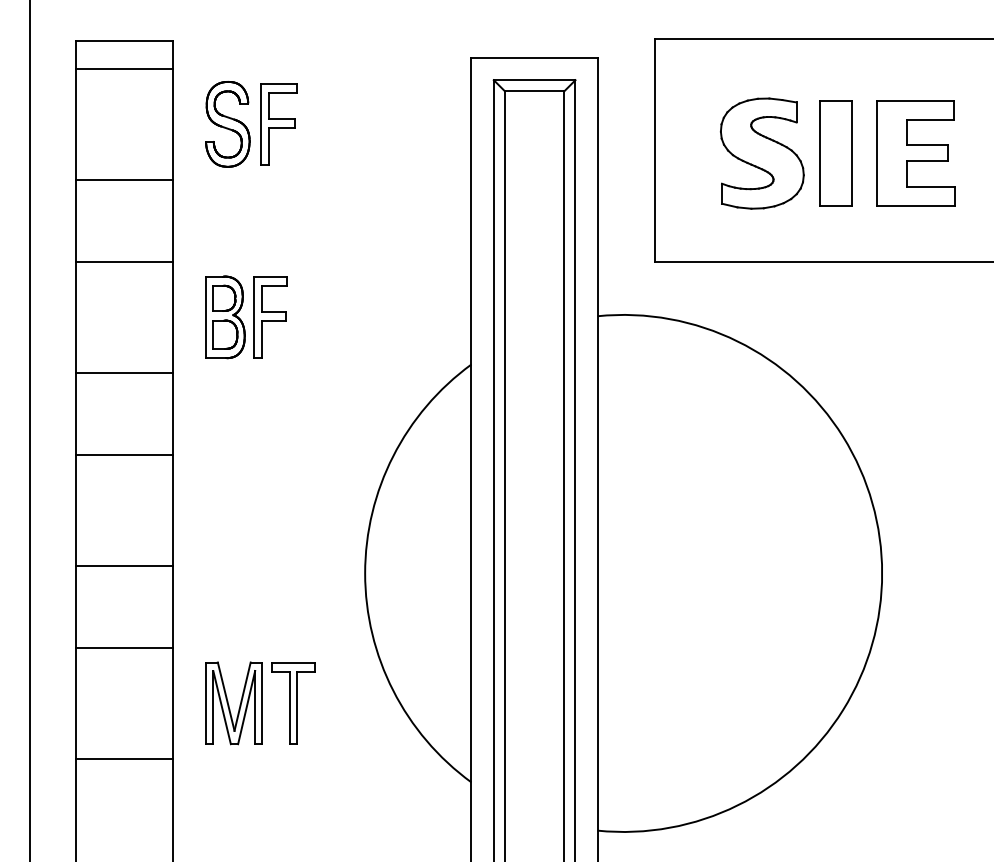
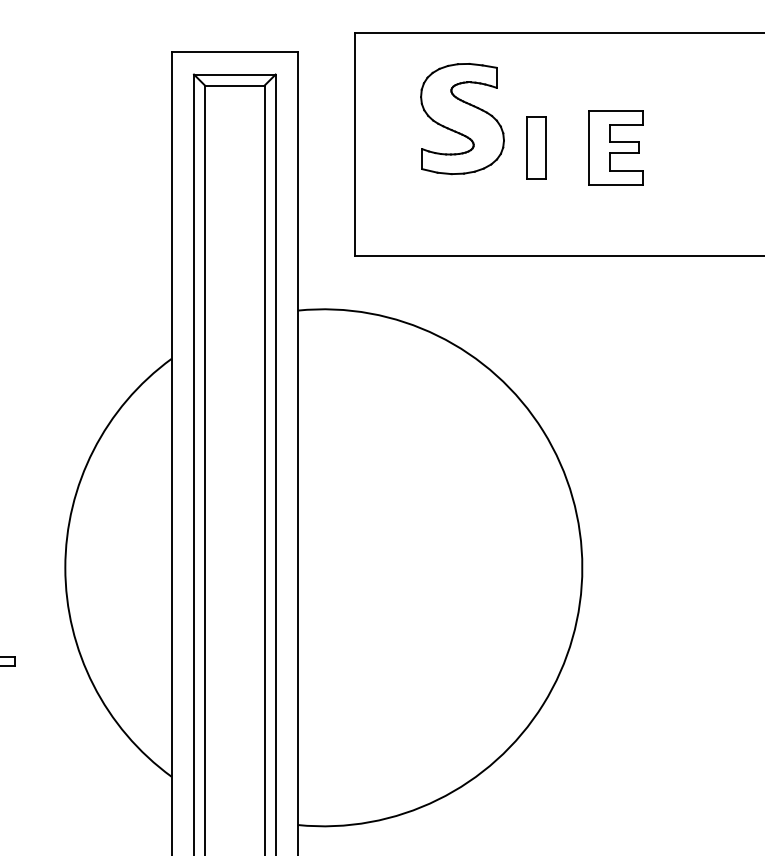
part: (762, 153) -> (462, 118), moved
part: (835, 153) -> (535, 147), size x0.6
part: (915, 153) -> (615, 147), size x0.7

